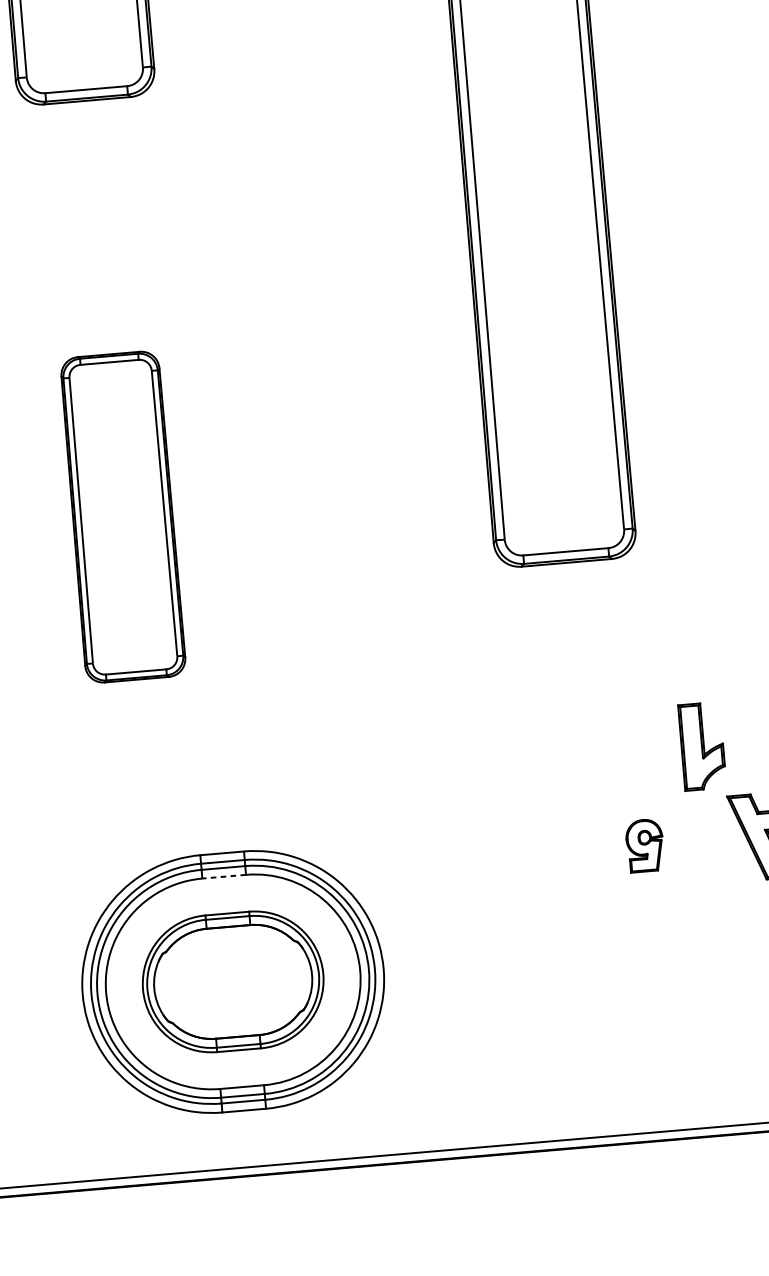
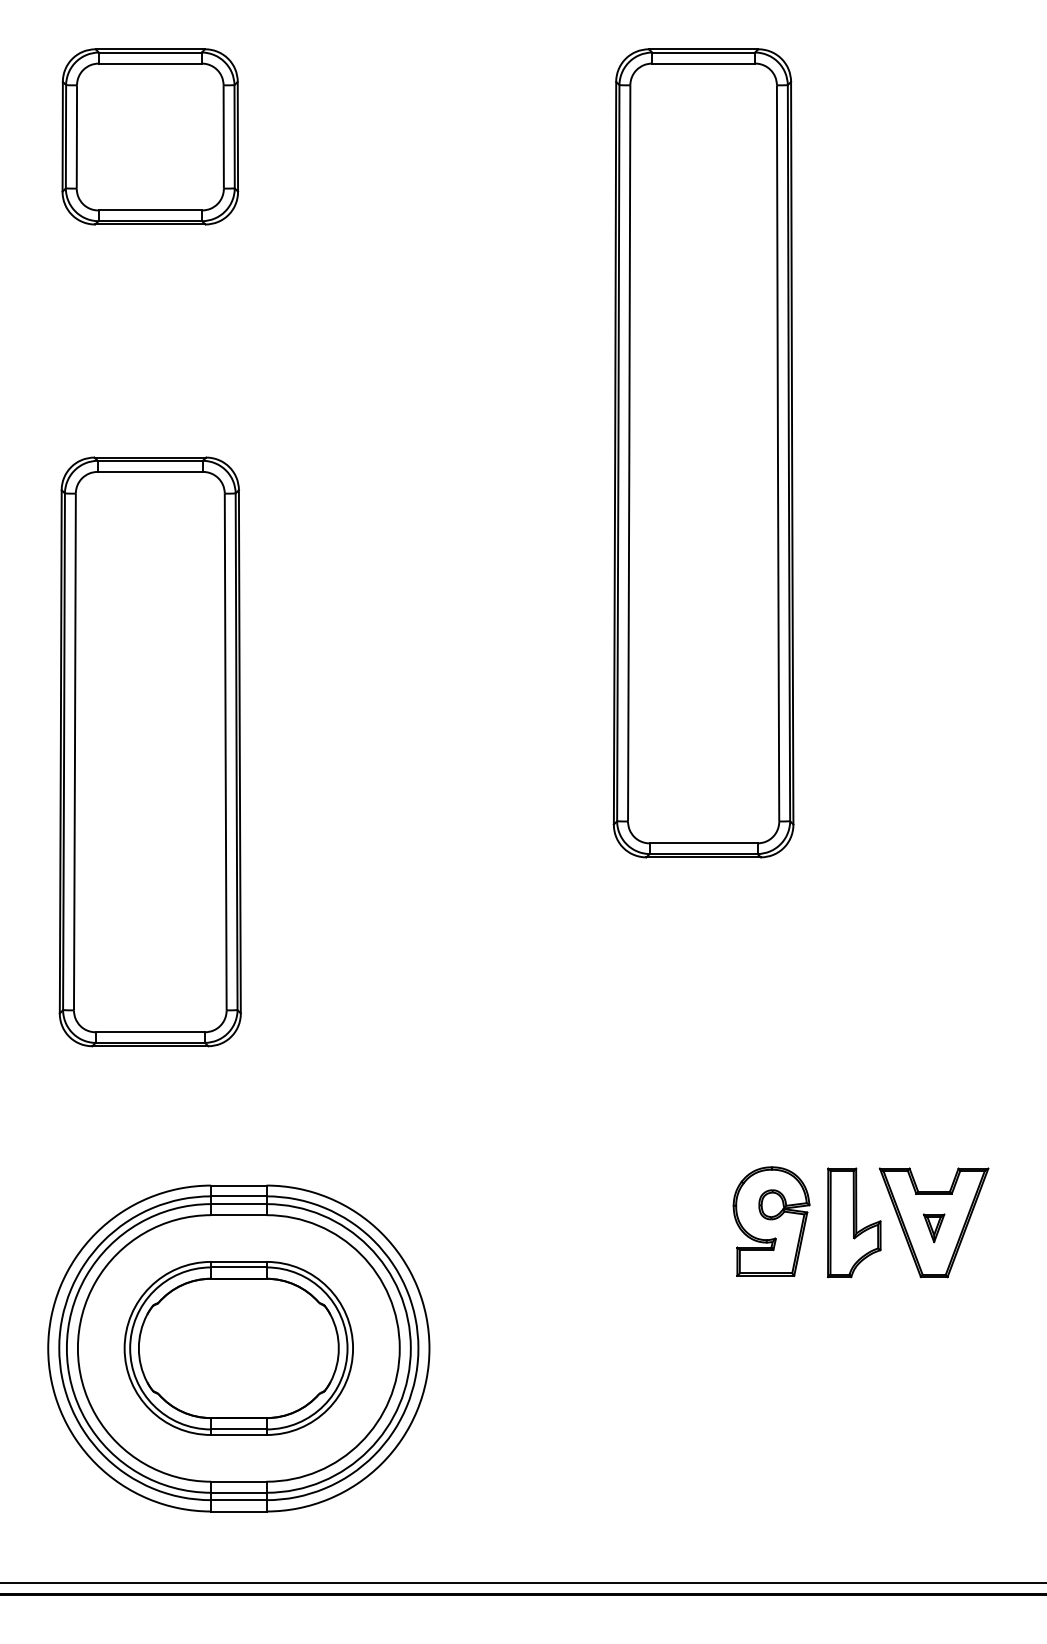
part: (122, 516) -> (149, 751), size x1.43
part: (702, 746) -> (854, 1222), moved
part: (645, 845) -> (771, 1221), size x1.67
line: (223, 877) -> (238, 1215), dashed -> solid

